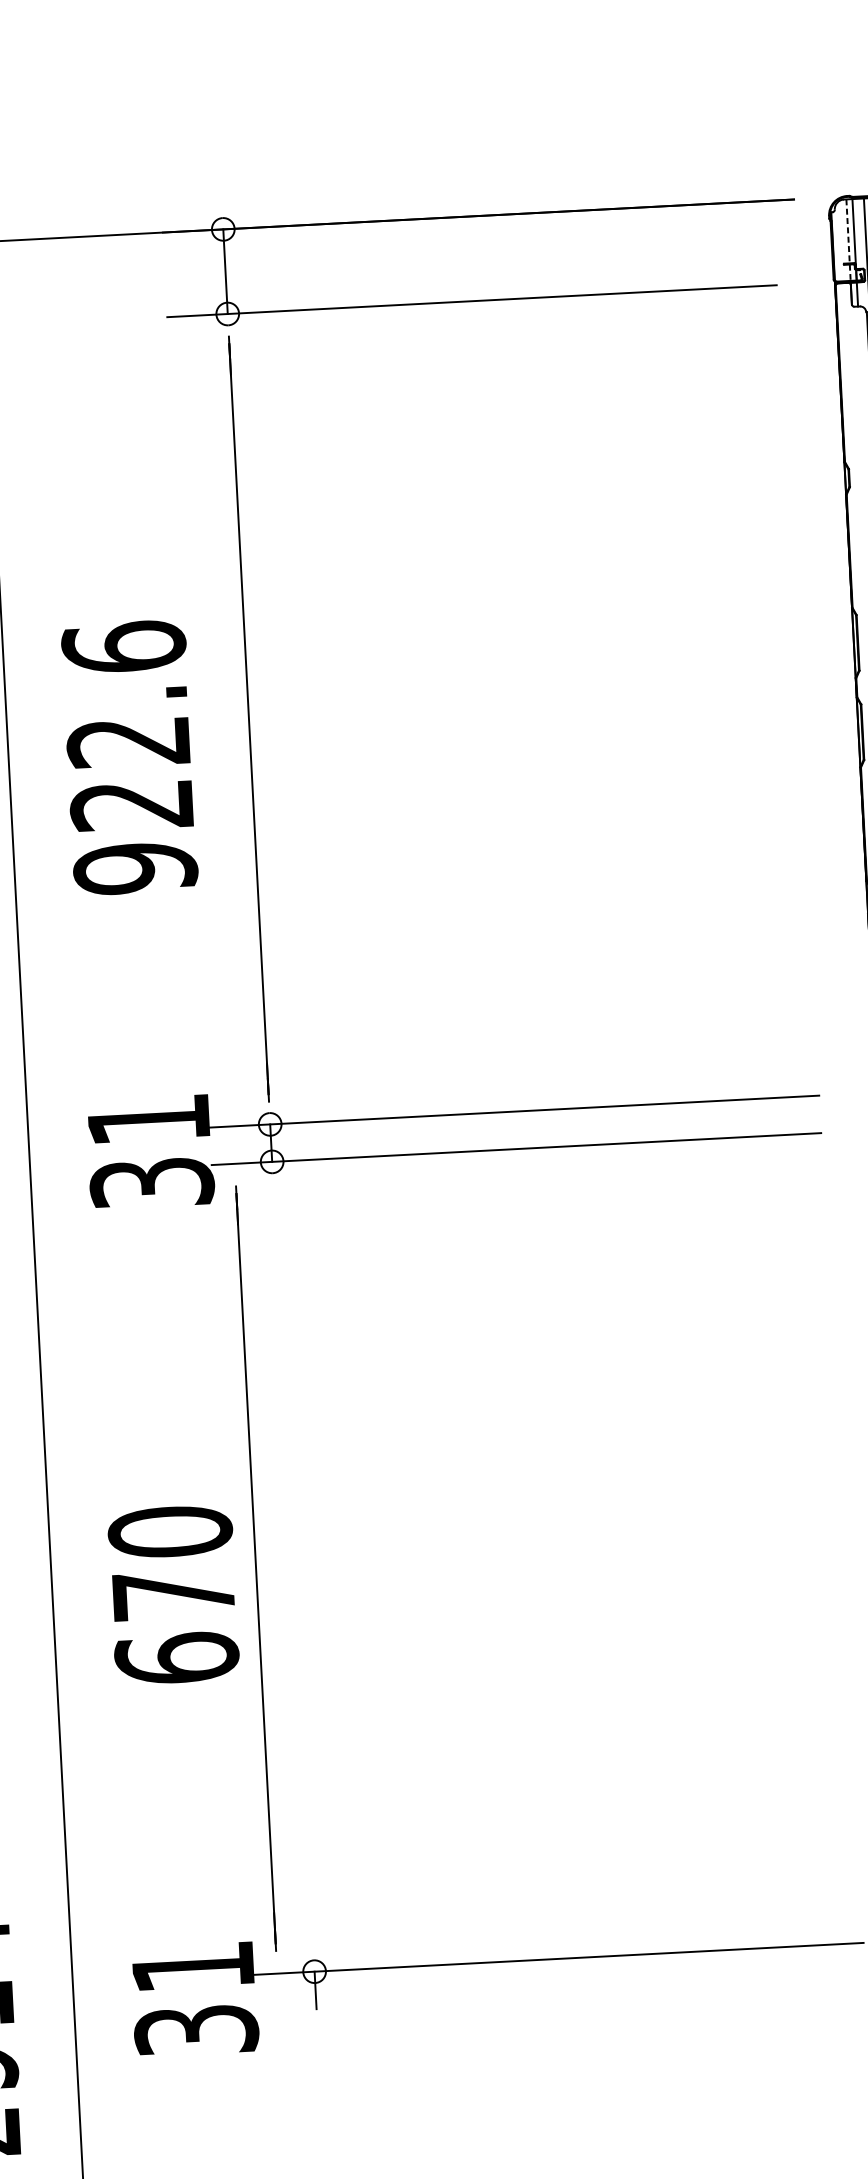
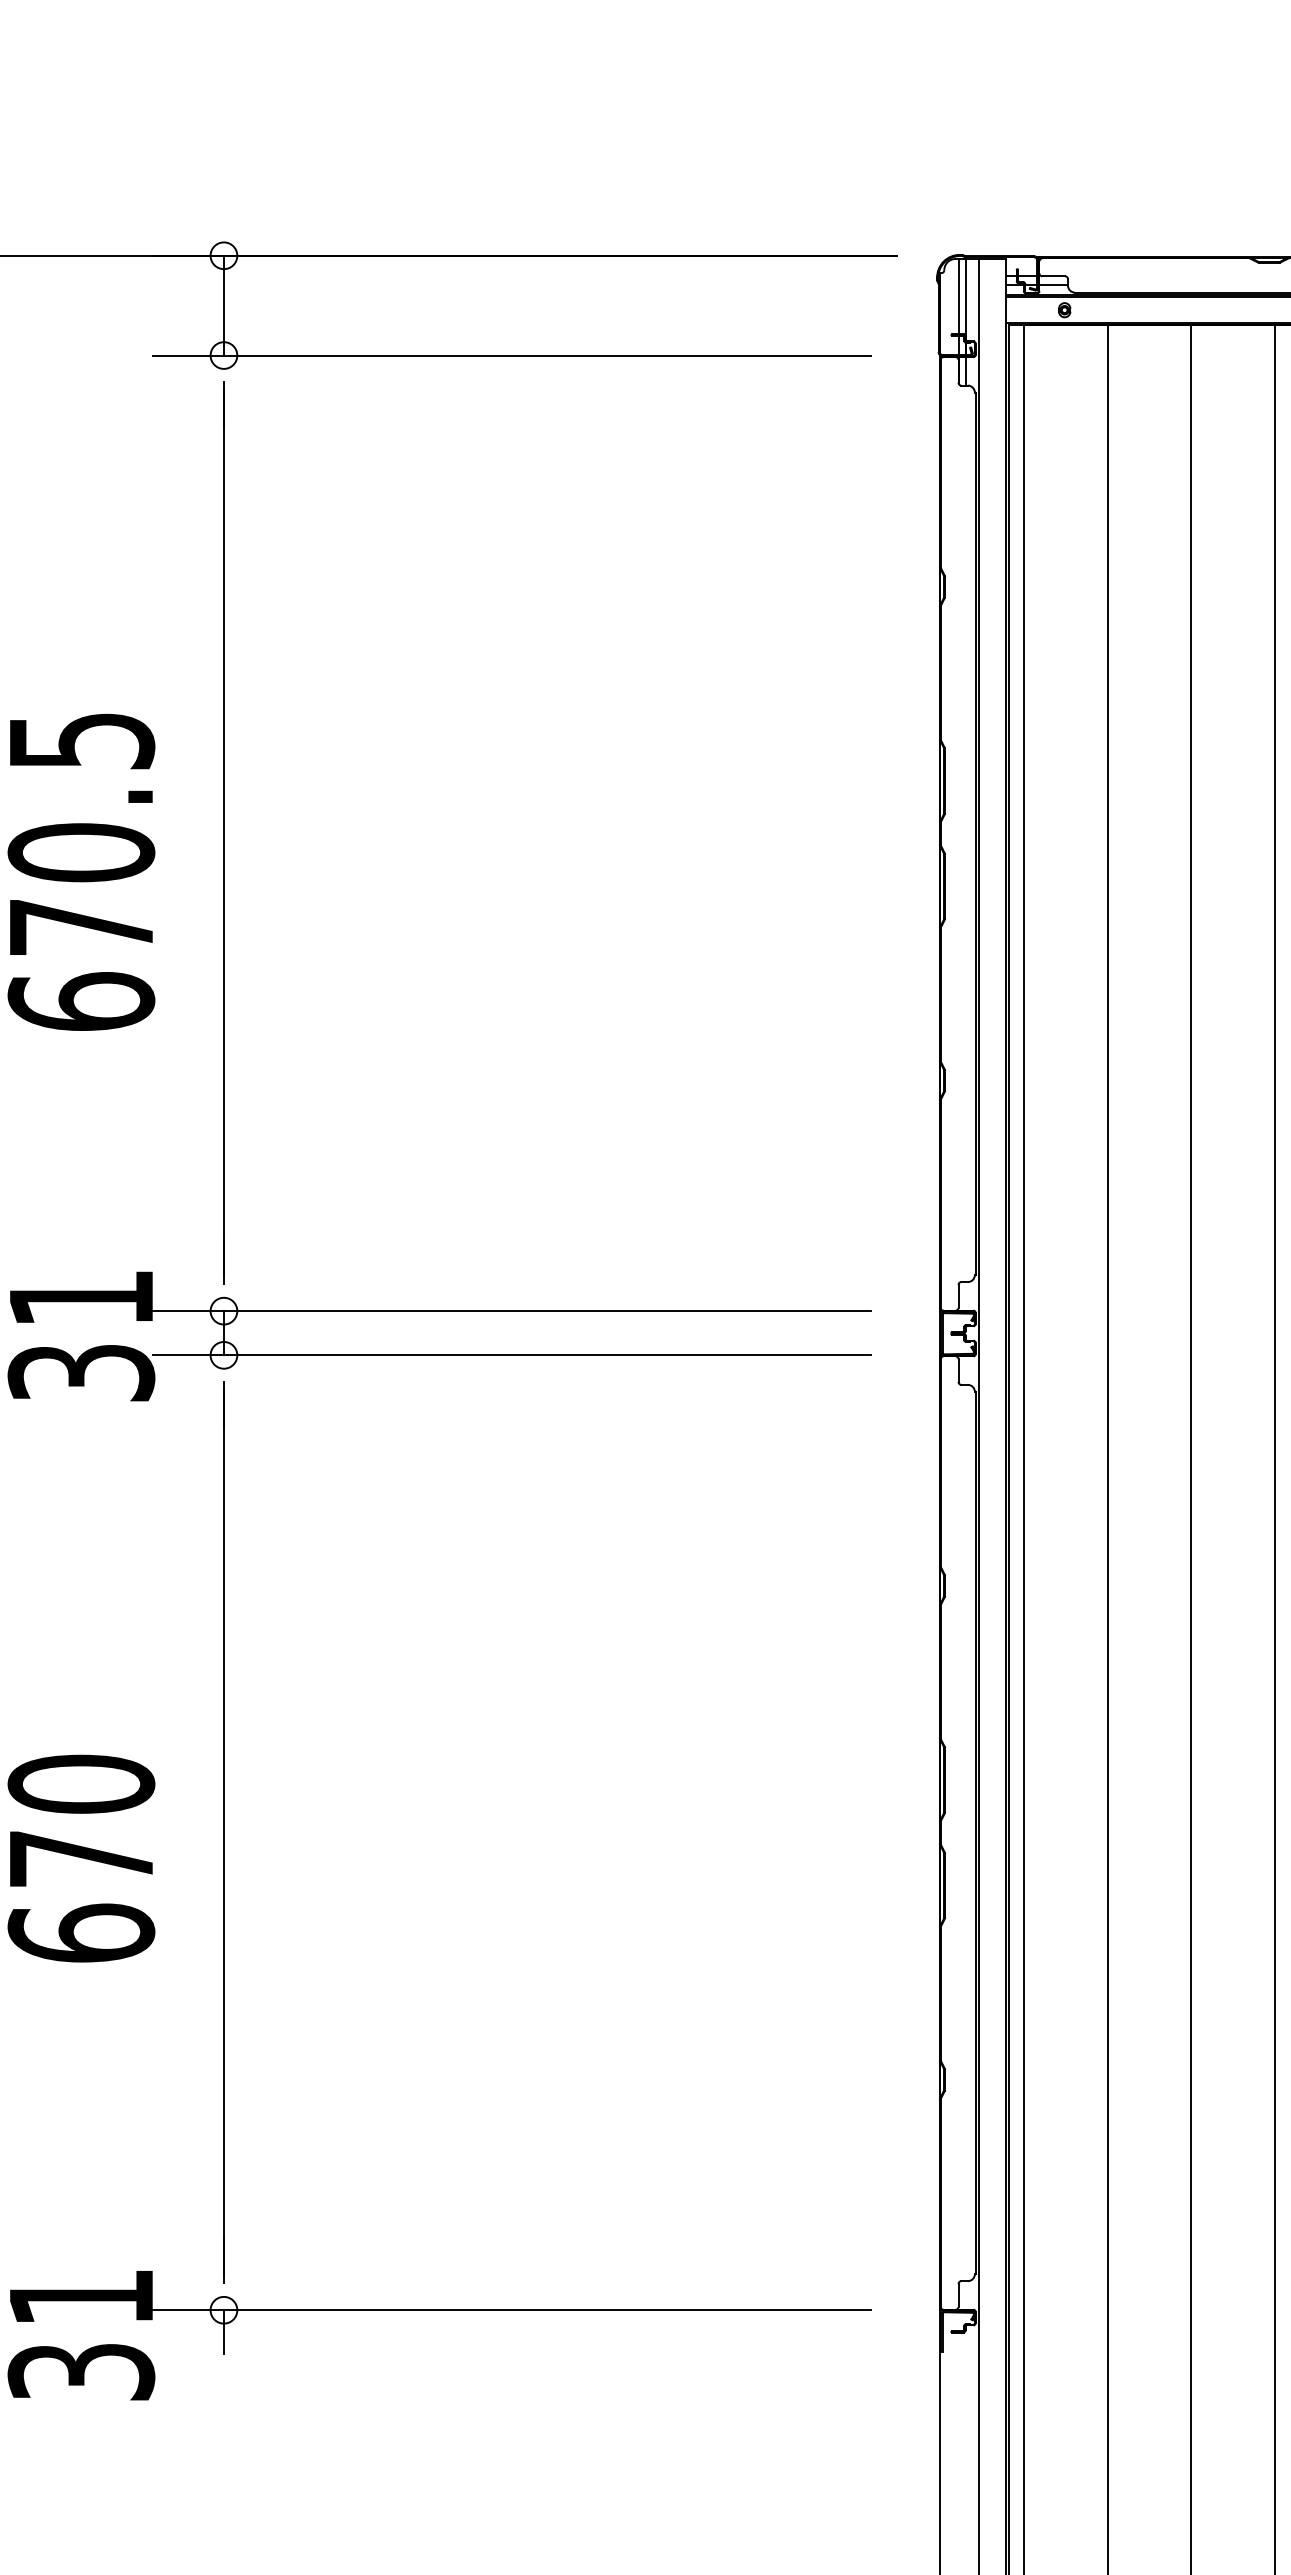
line: (848, 239) -> (958, 306), dashed -> solid
text: (129, 757) -> (81, 871), 922.6 -> 670.5
line: (255, 1568) -> (223, 1832), moved

